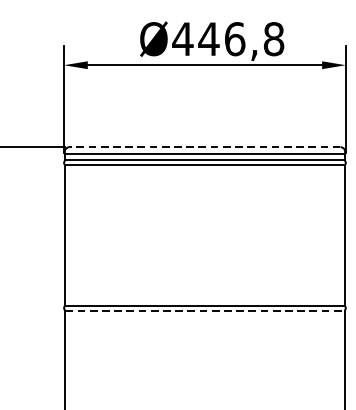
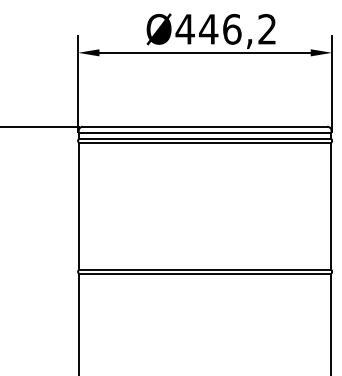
text: (274, 39) -> (267, 29), Ø446,8 -> Ø446,2
line: (204, 146) -> (204, 126), dashed -> solid
line: (205, 311) -> (205, 274), dashed -> solid

